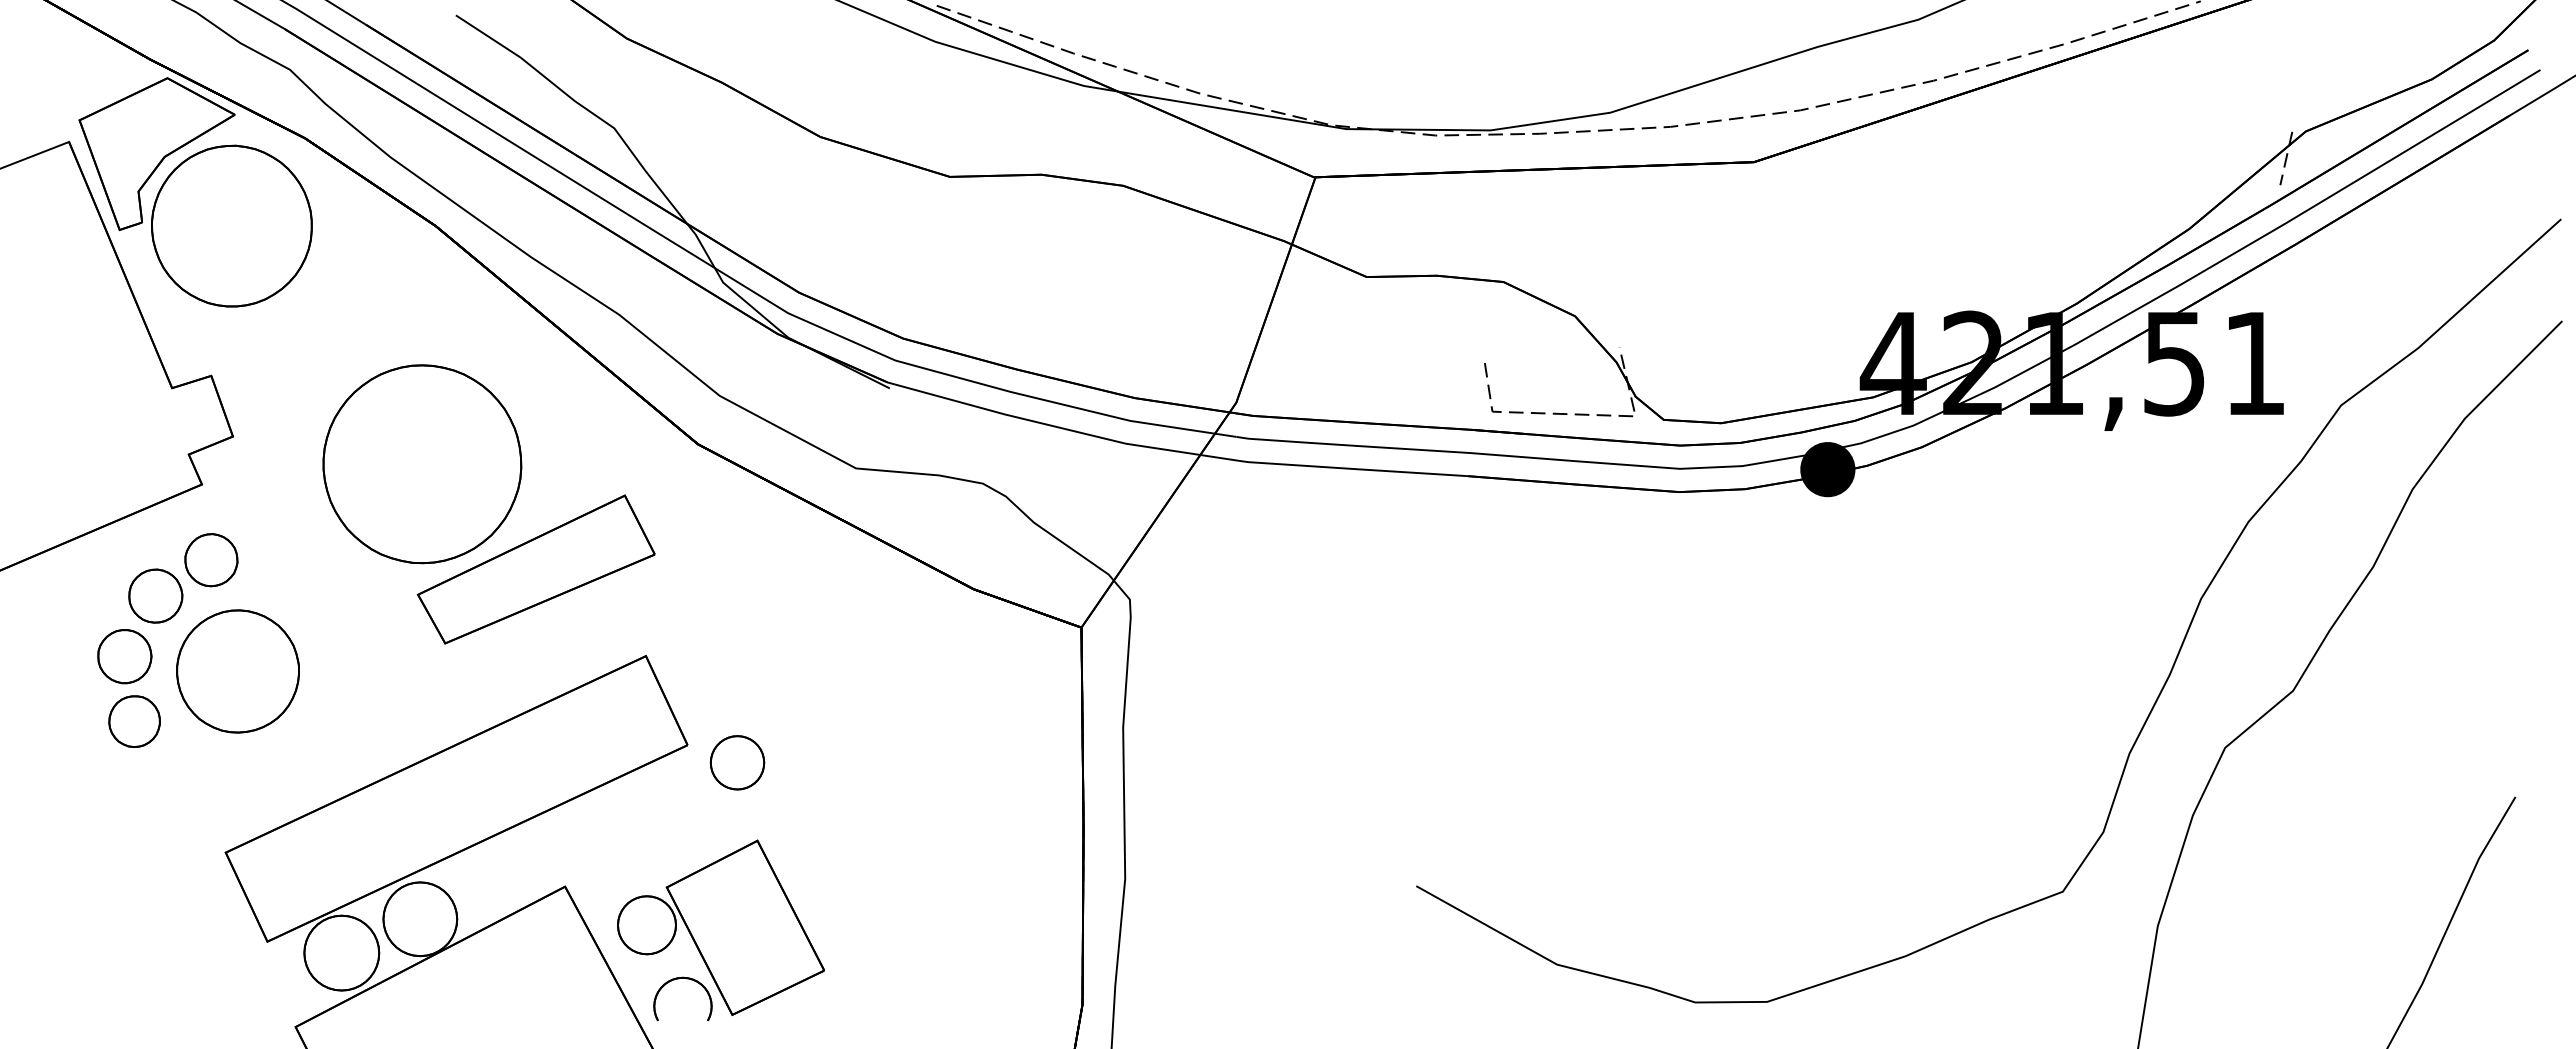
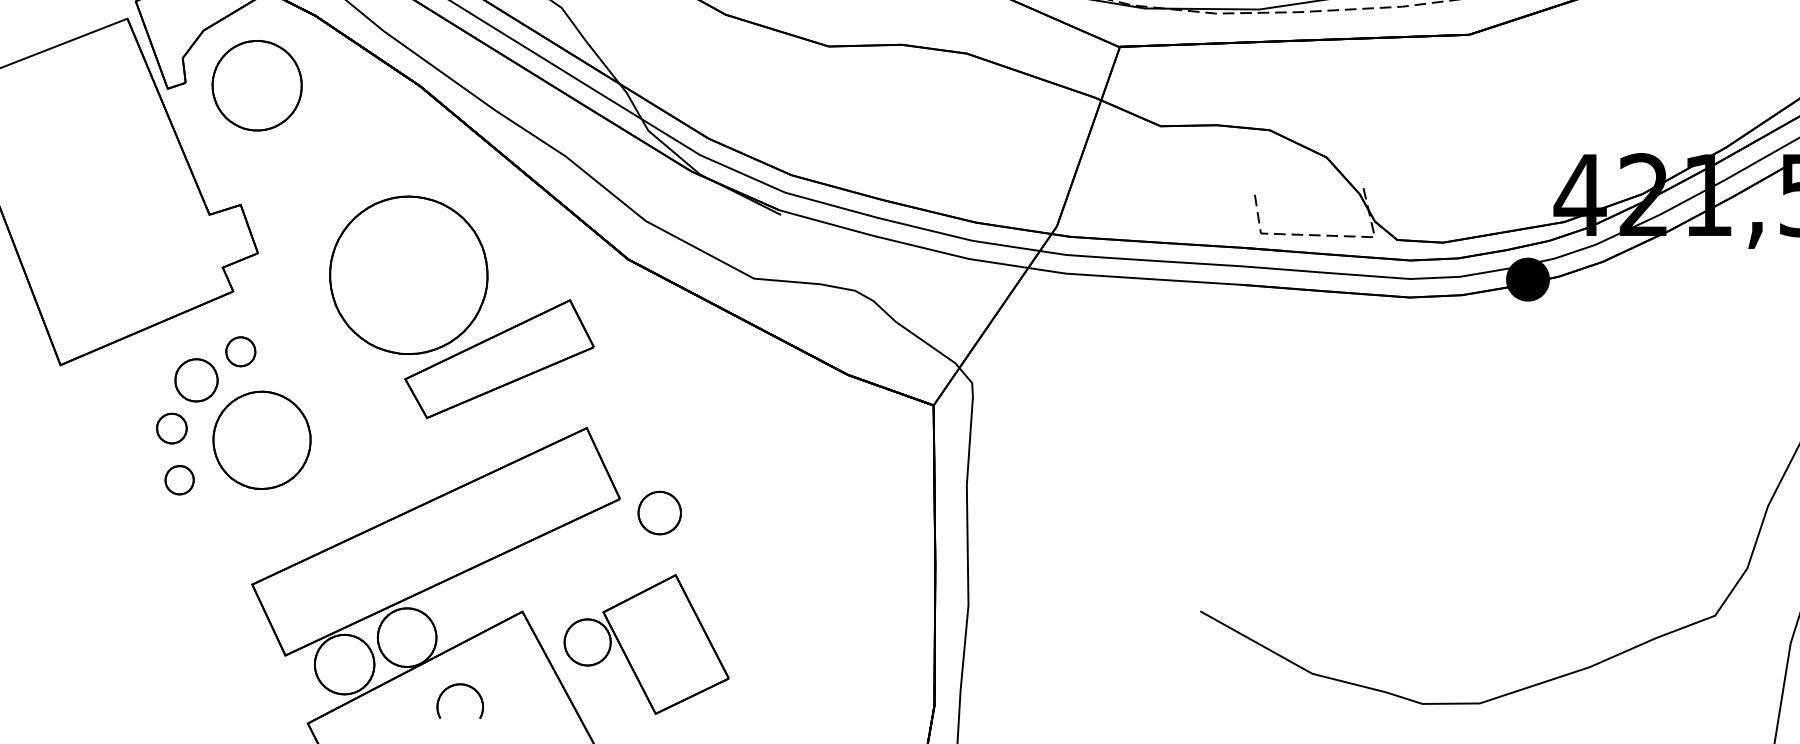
part: (231, 225) -> (256, 85), size x0.7
part: (211, 560) -> (240, 351), size x0.7
part: (124, 656) -> (171, 428), size x0.7
part: (134, 721) -> (179, 480), size x0.7
part: (679, 979) -> (457, 685), moved

